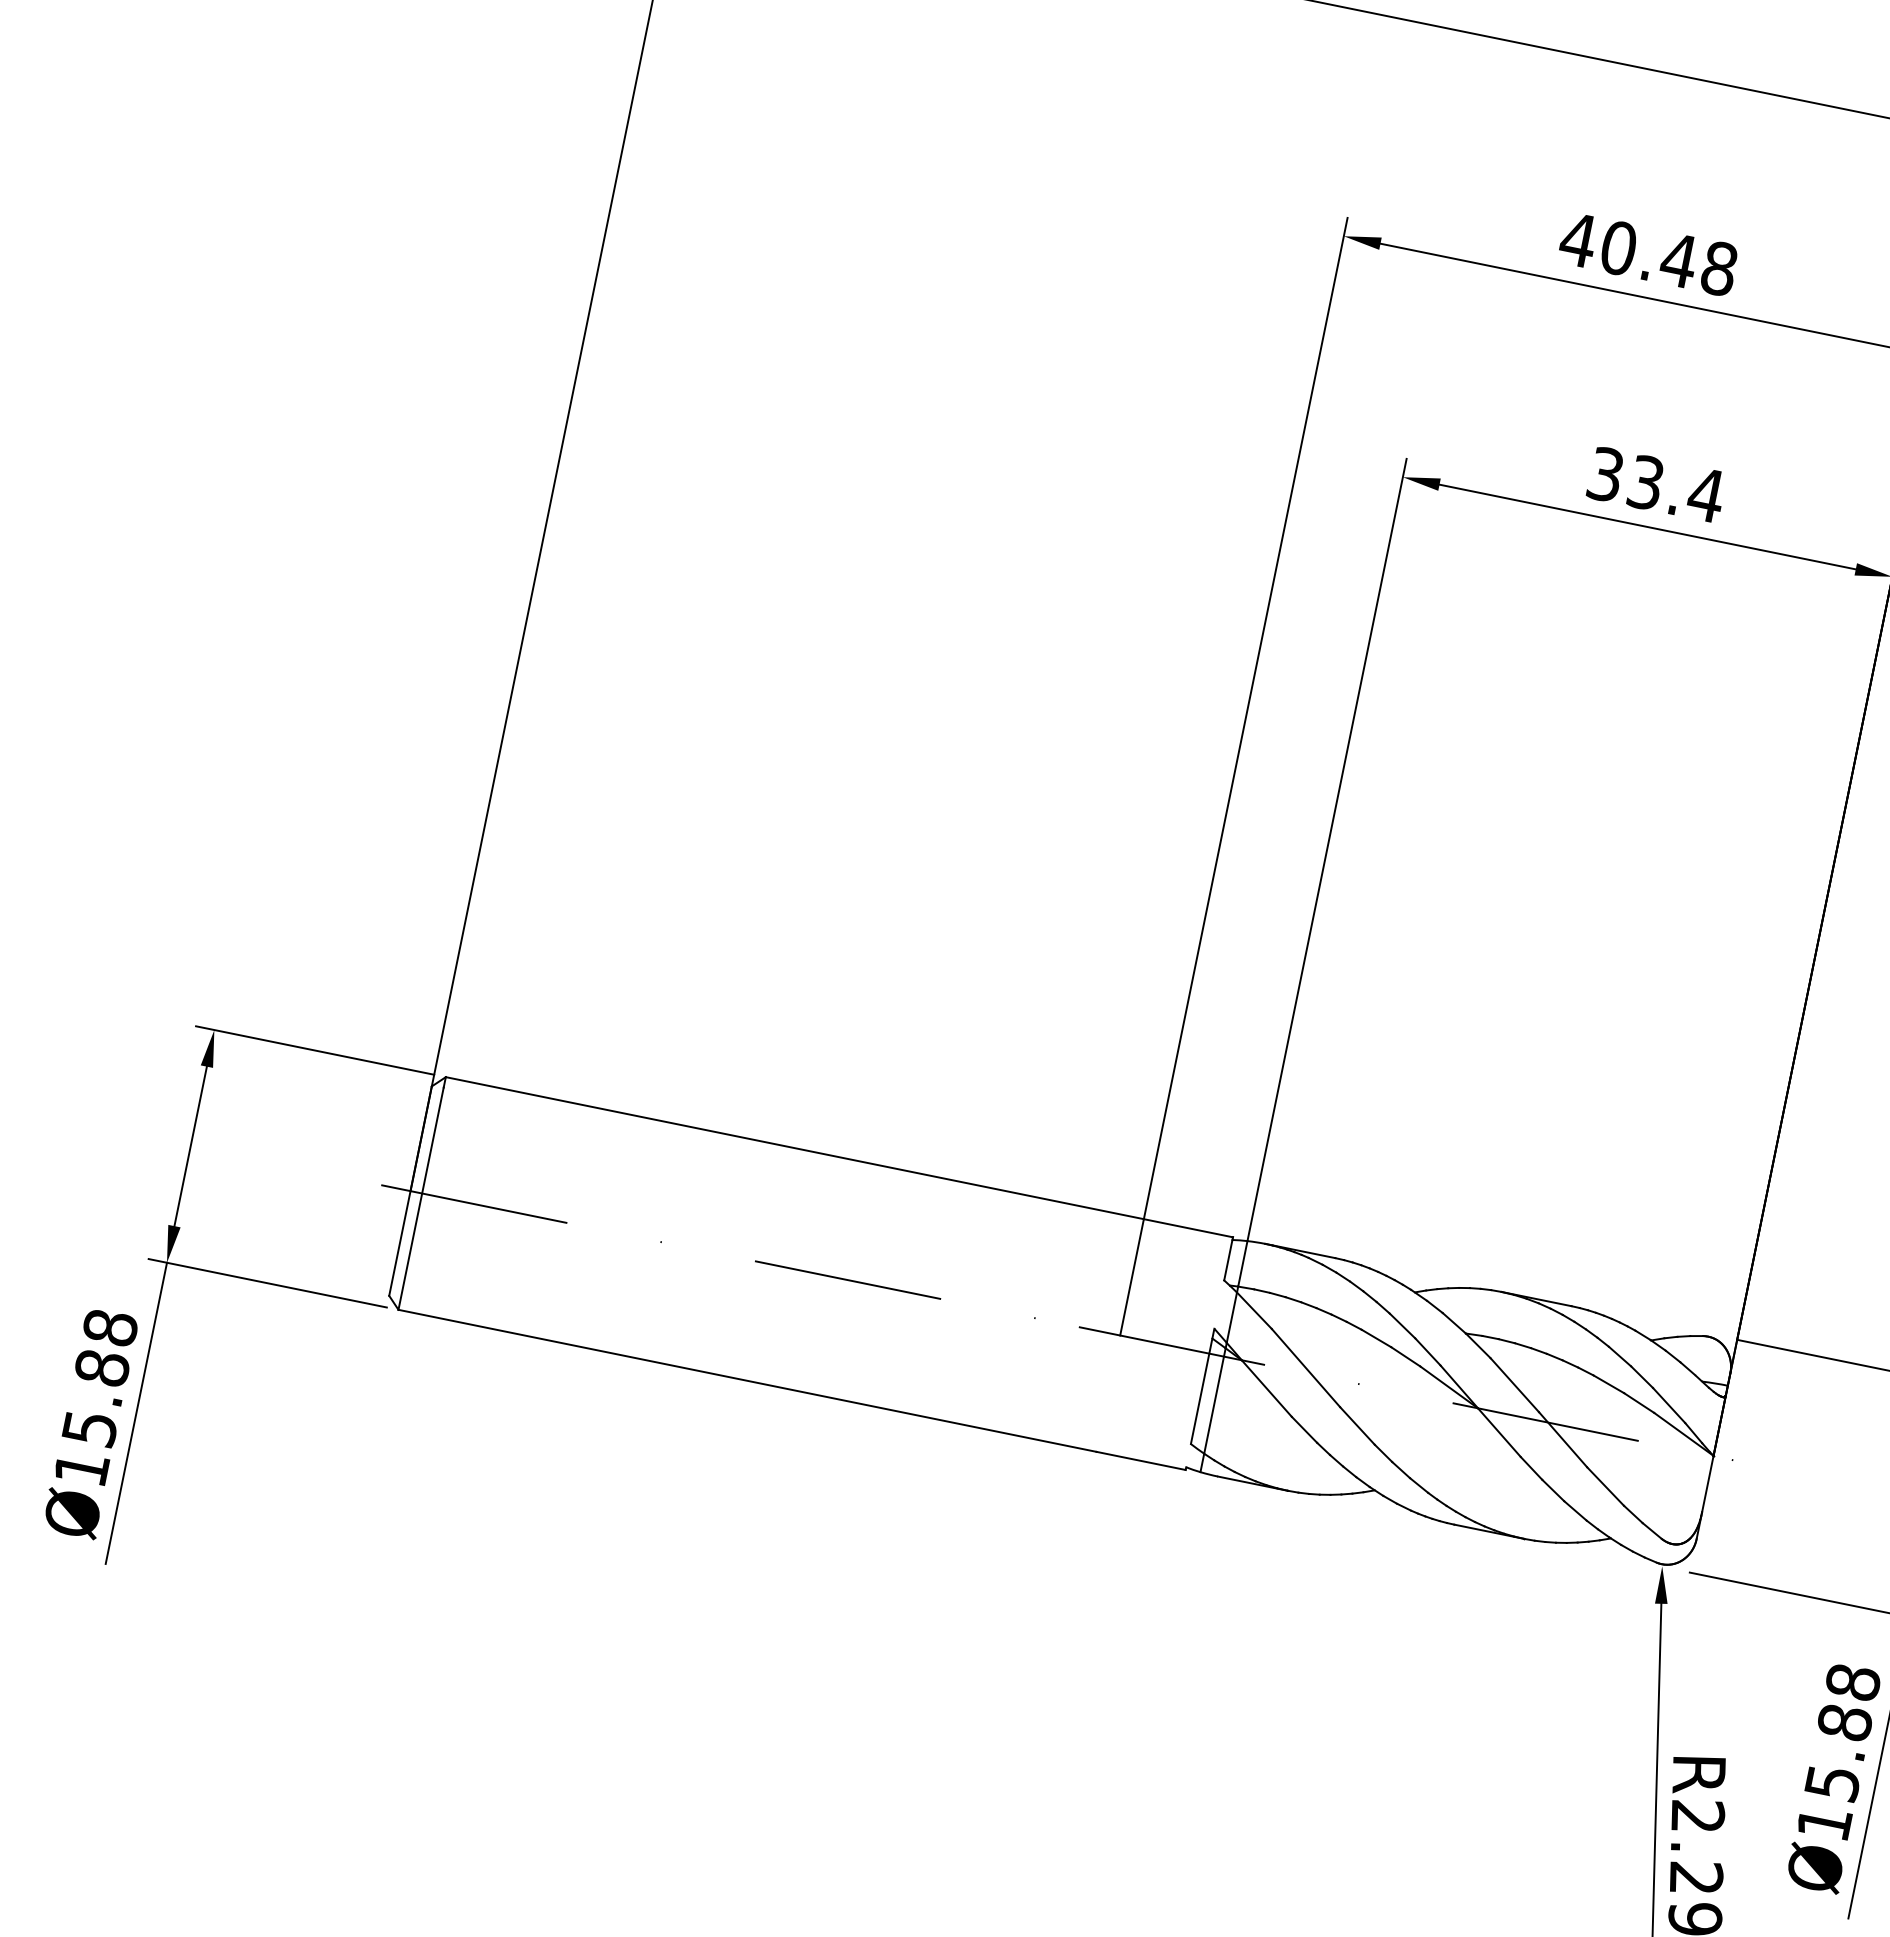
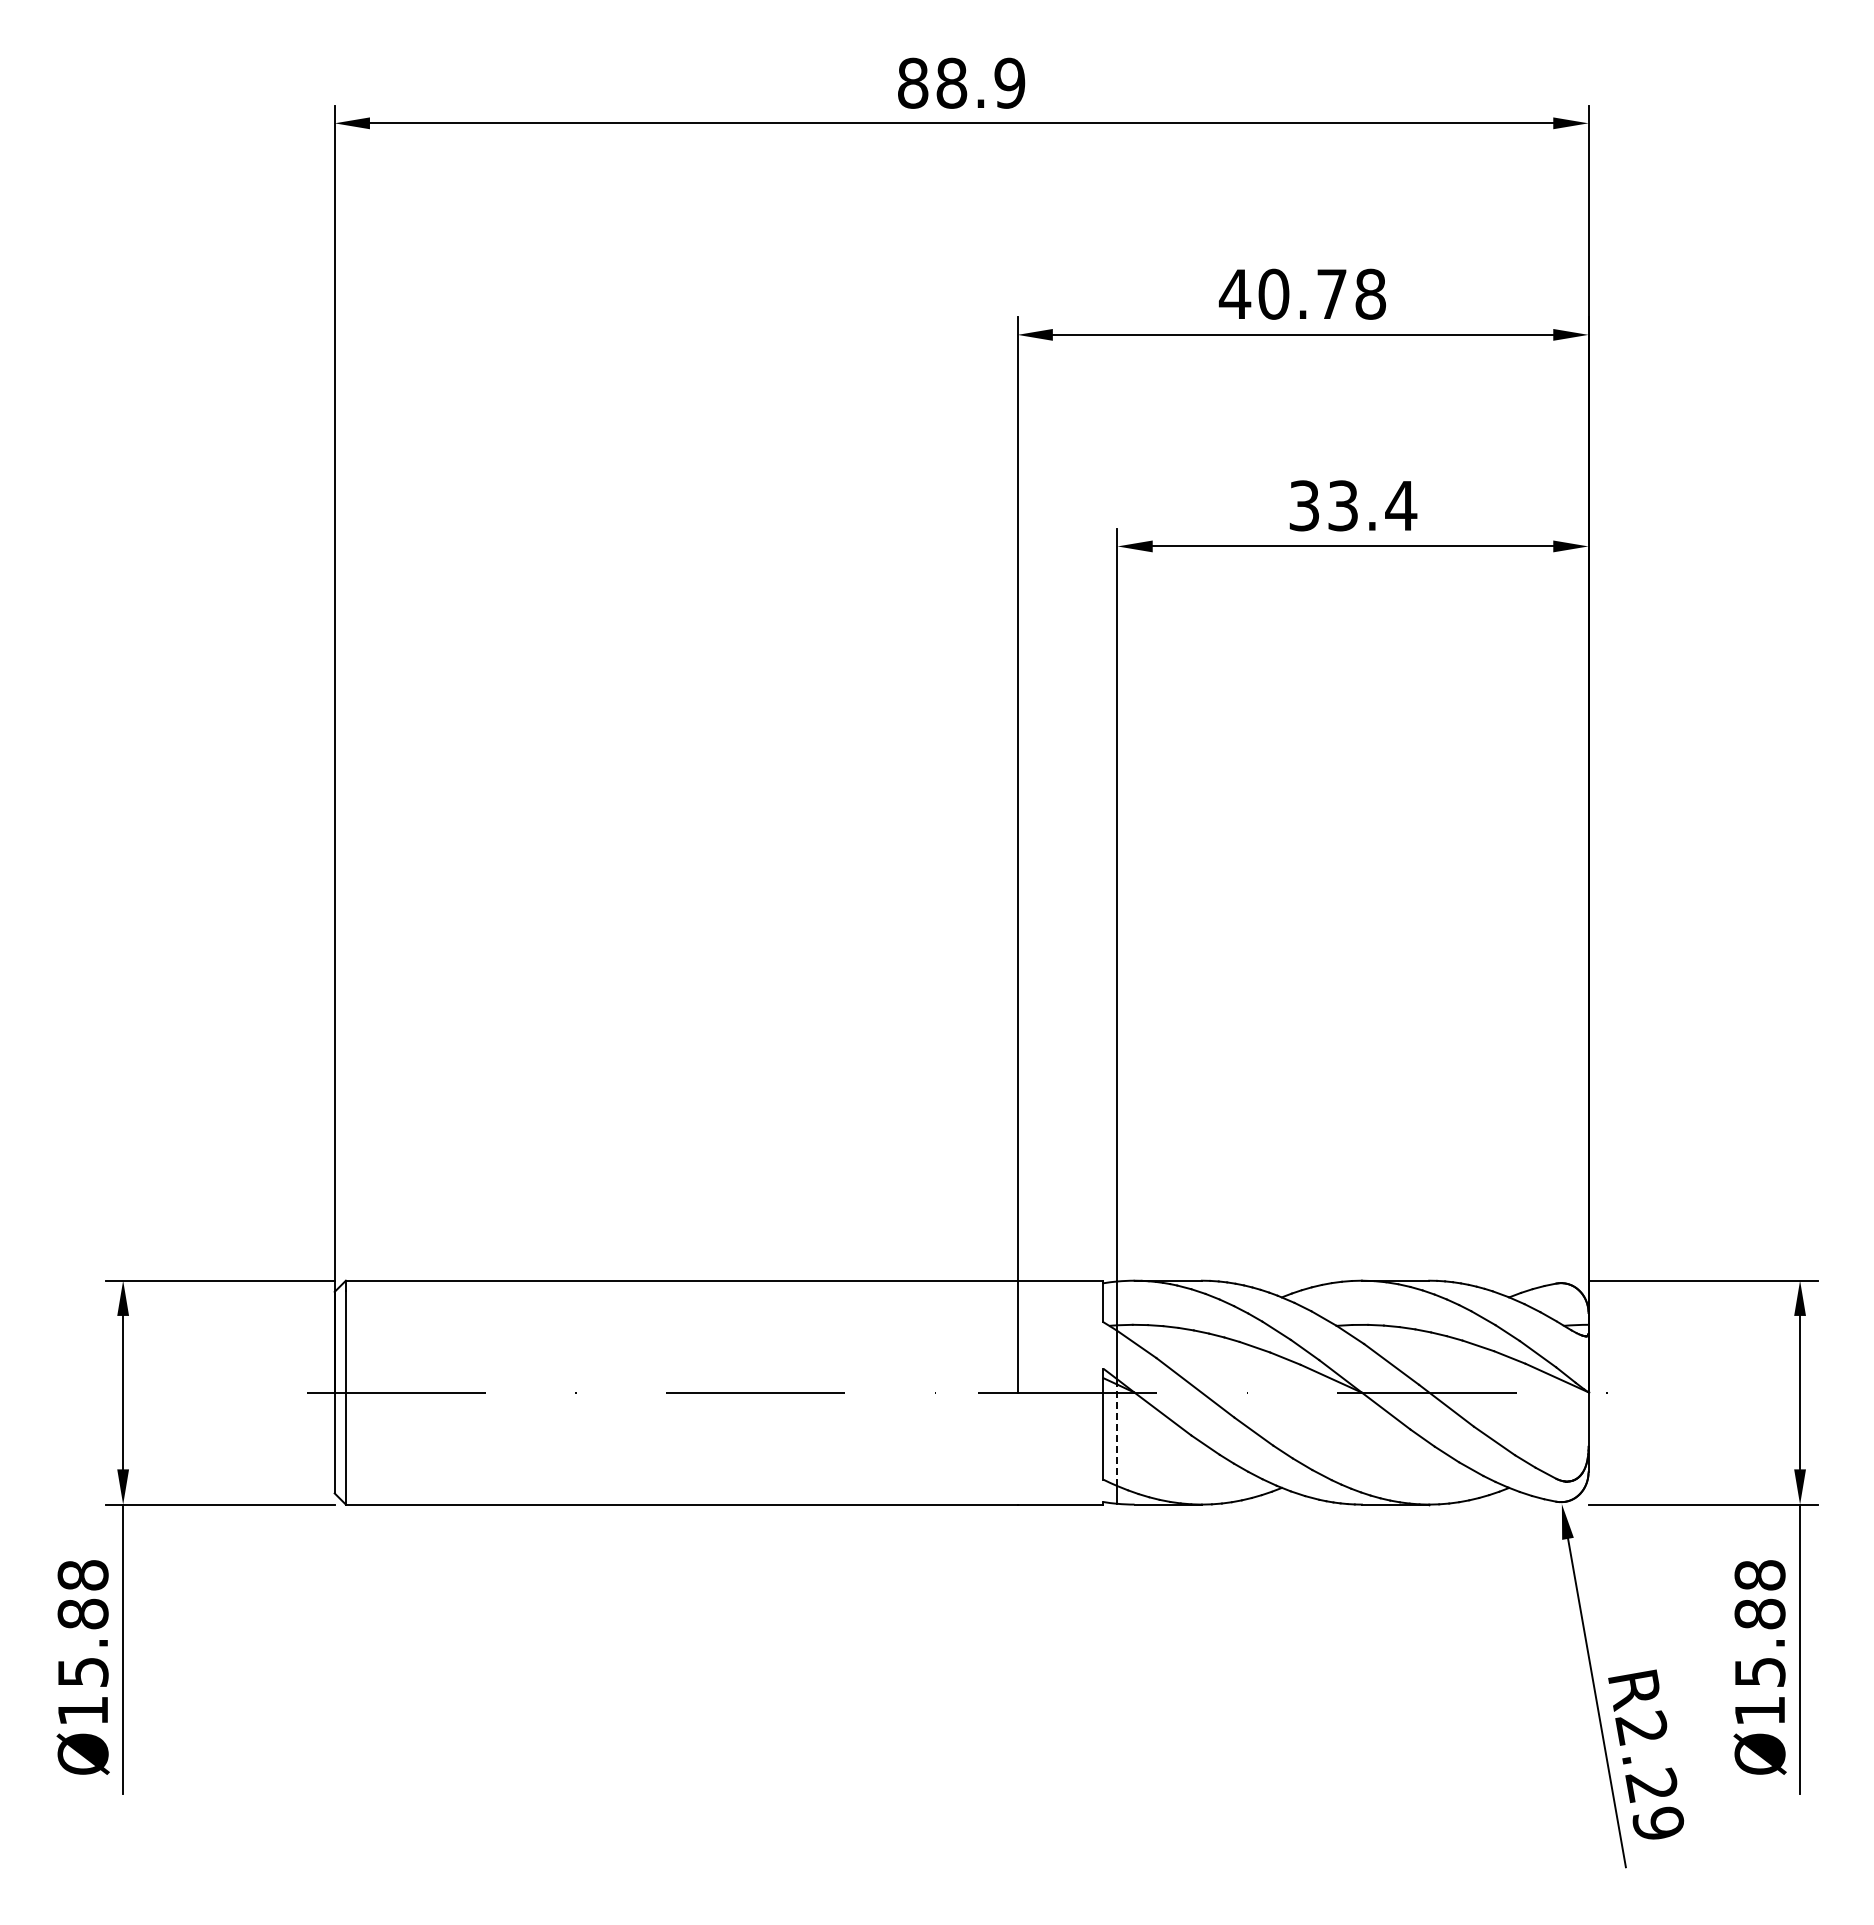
text: (1678, 259) -> (1331, 293), 40.48 -> 40.78
line: (1214, 1401) -> (1117, 1435), solid -> dashed

